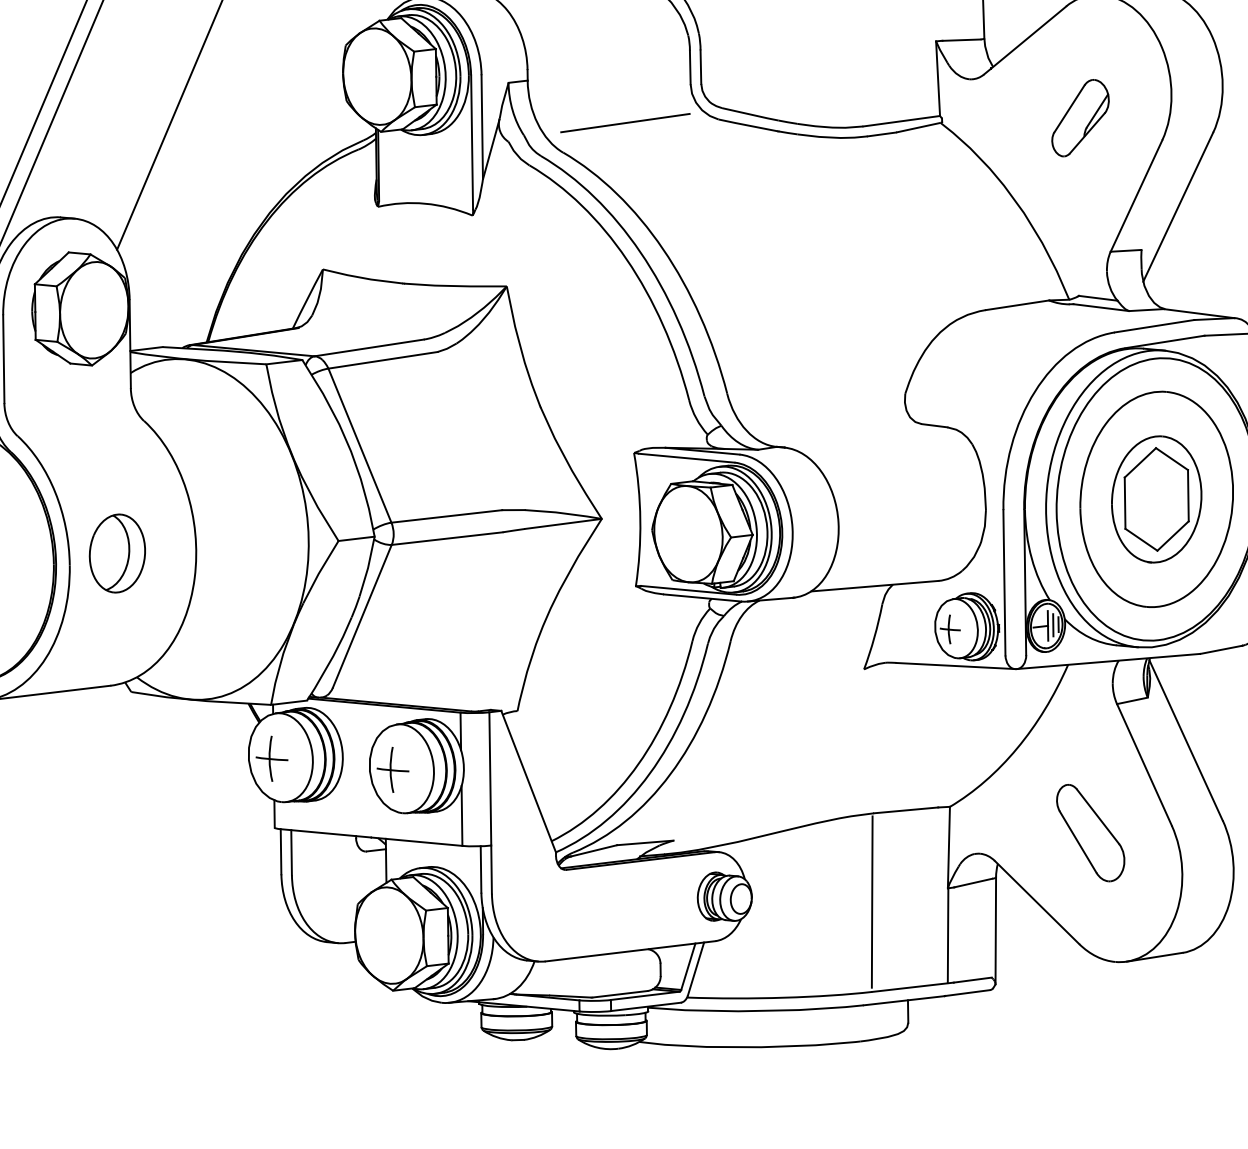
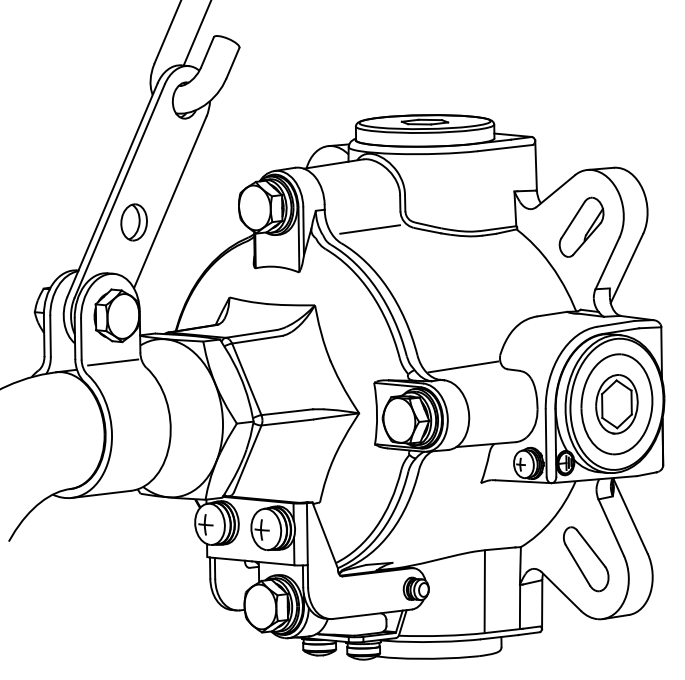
part: (1080, 116) -> (581, 226), size x1.67
line: (72, 409) -> (113, 362), added
line: (826, 418) -> (463, 366), added
part: (116, 553) -> (133, 222), moved
part: (1091, 833) -> (586, 559), size x1.43

